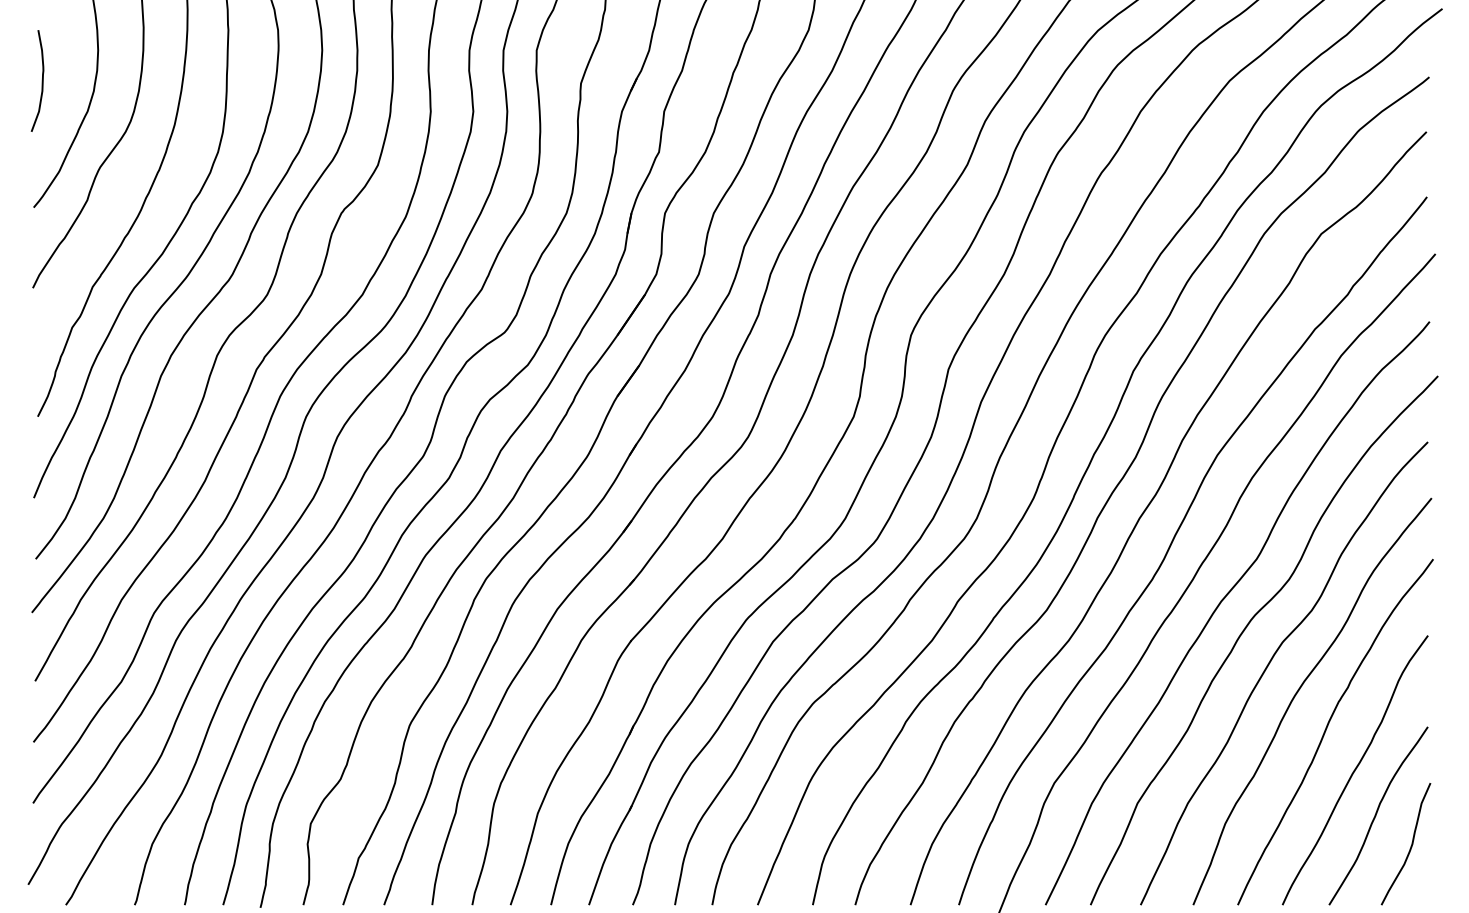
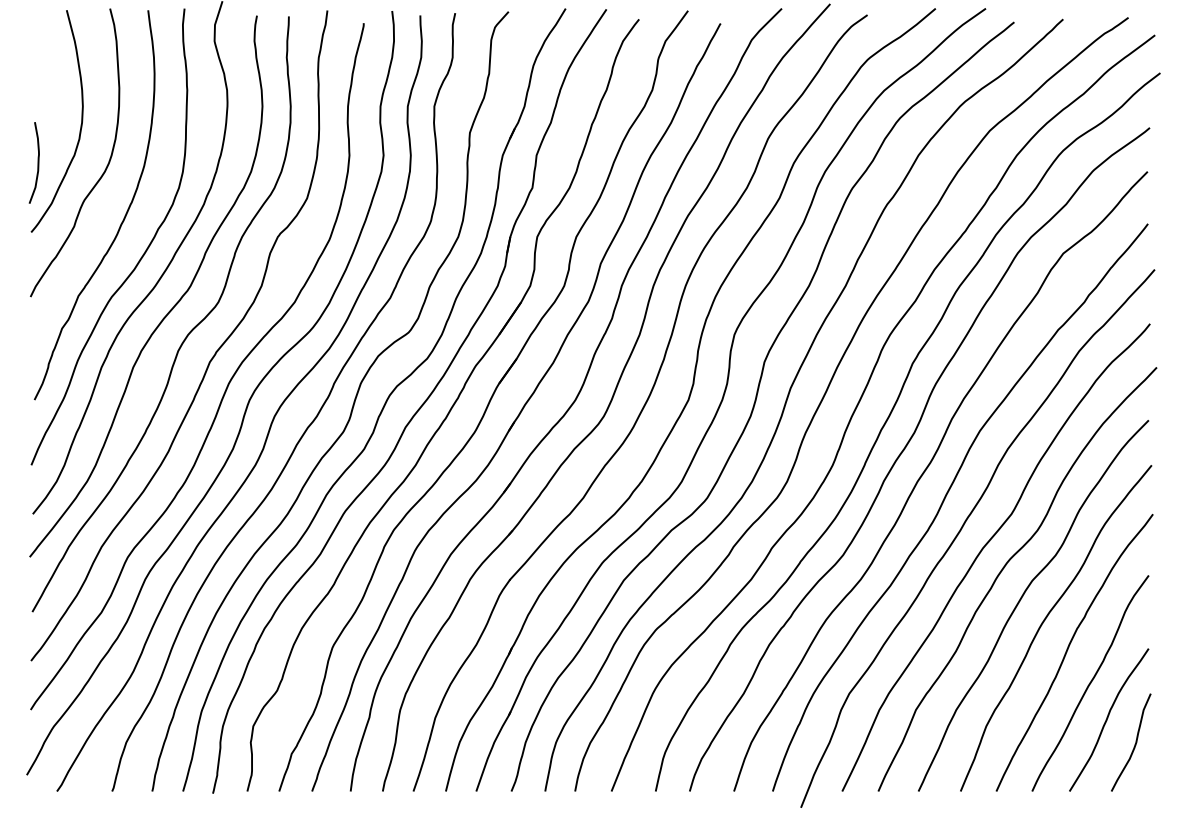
curve: (41, 80) -> (37, 162), moved

